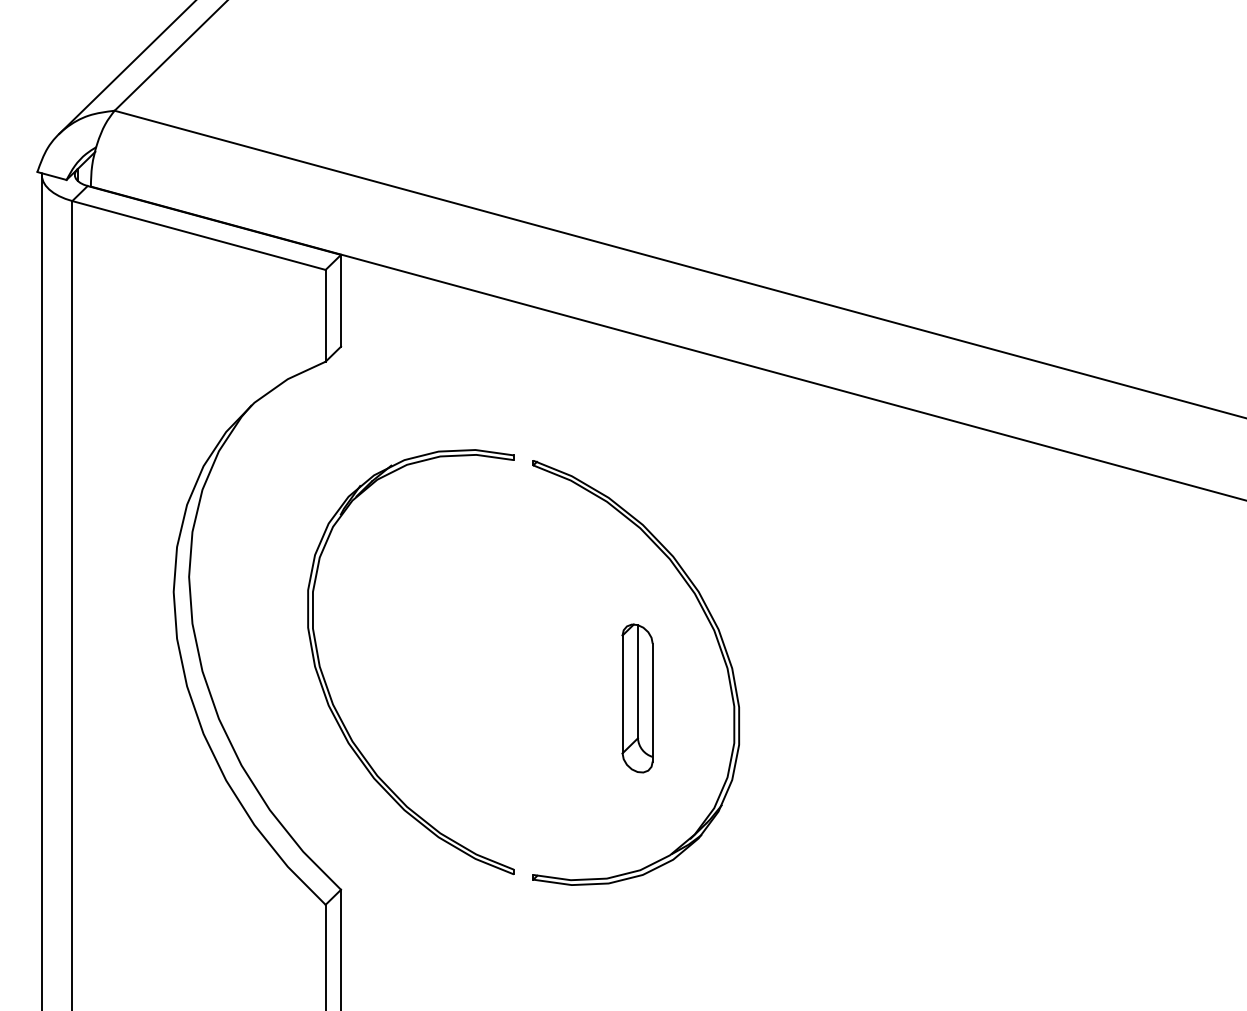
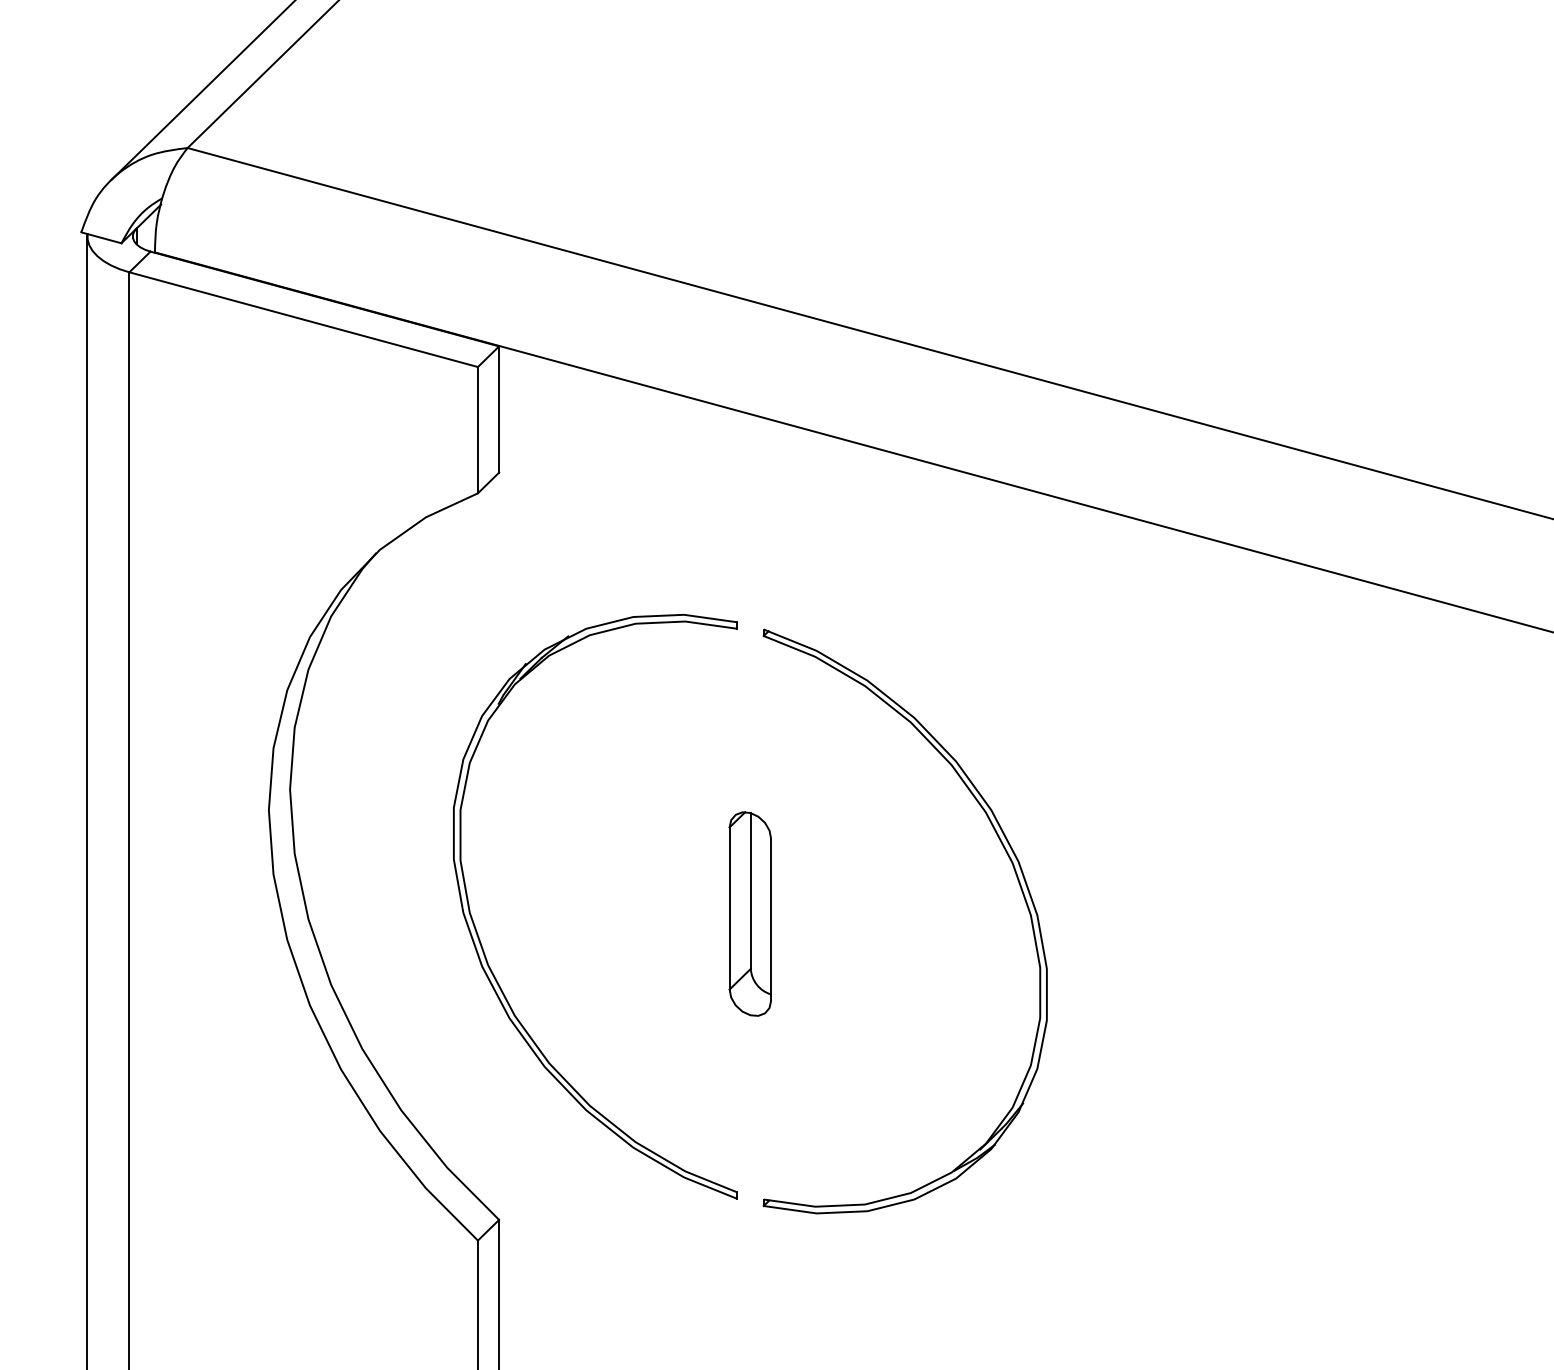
part: (637, 698) -> (750, 914), moved

